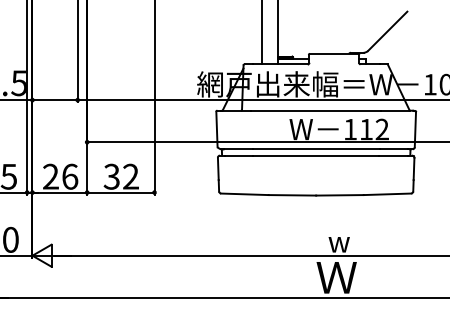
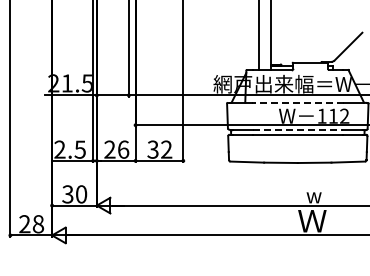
line: (315, 110) -> (297, 102), solid -> dashed
line: (317, 149) -> (298, 130), solid -> dashed

